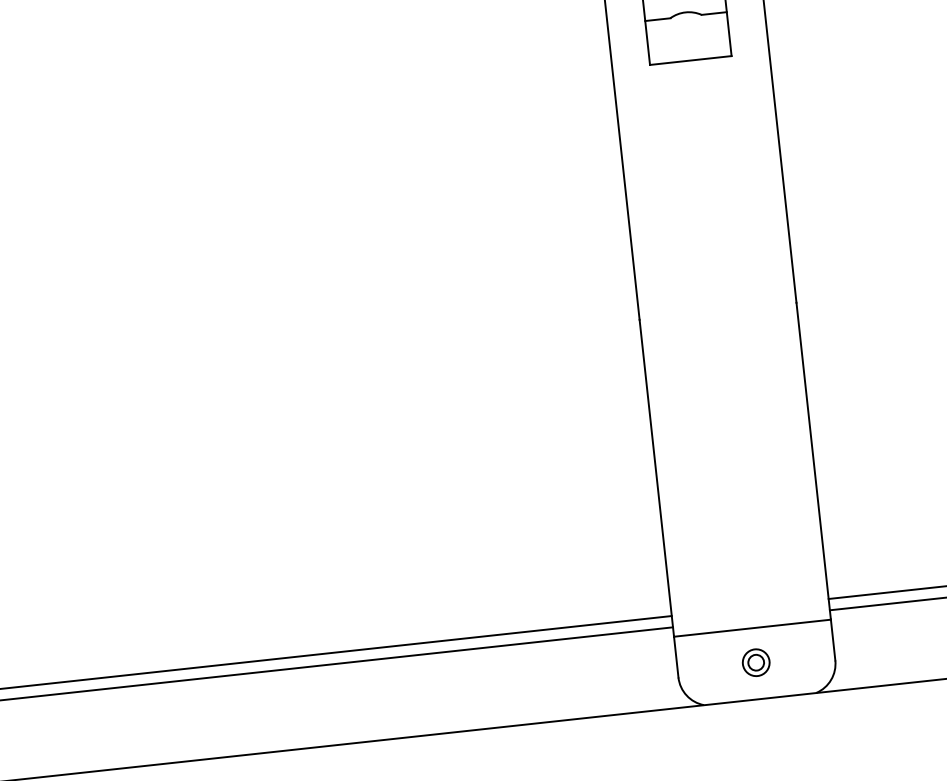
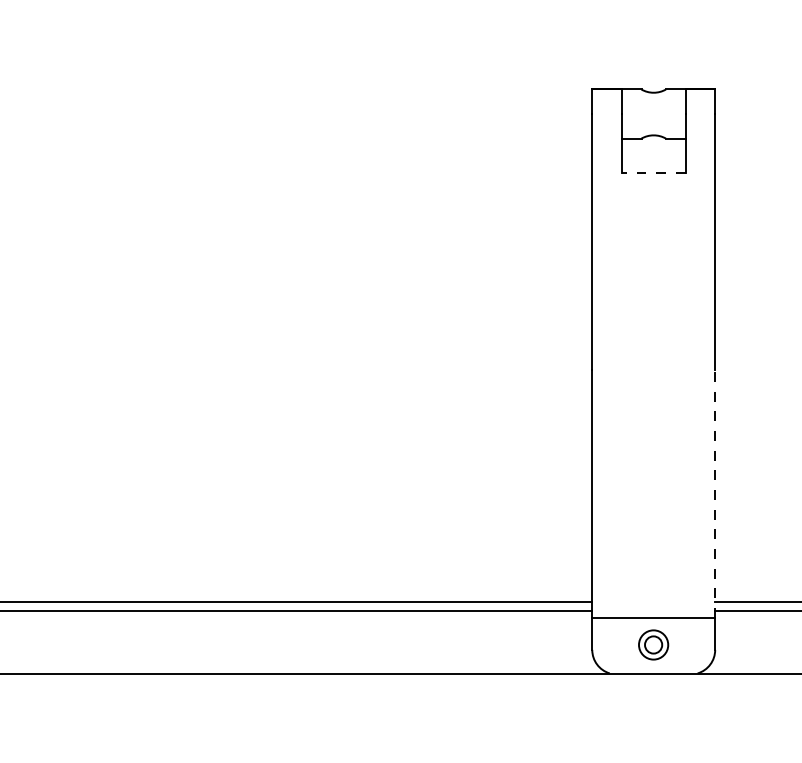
line: (690, 61) -> (653, 173), solid -> dashed
line: (814, 460) -> (715, 493), solid -> dashed
part: (755, 662) -> (653, 644), size x1.4

